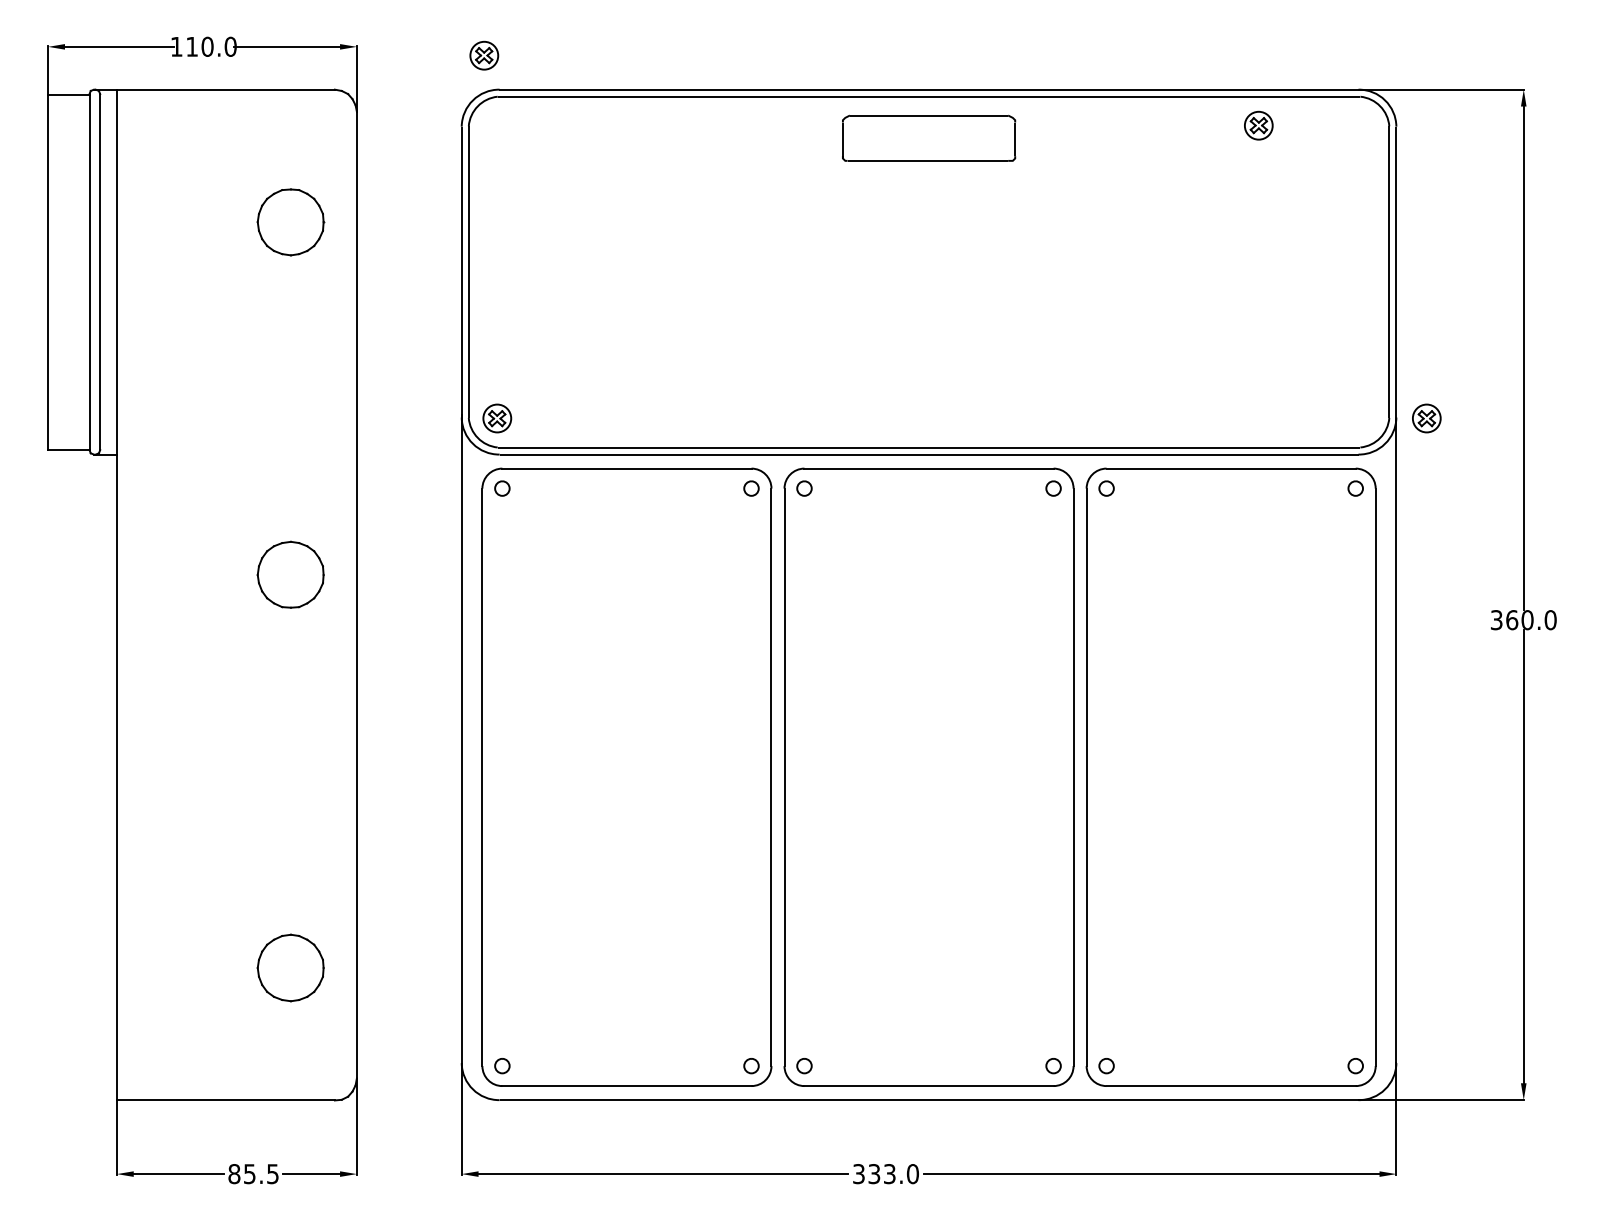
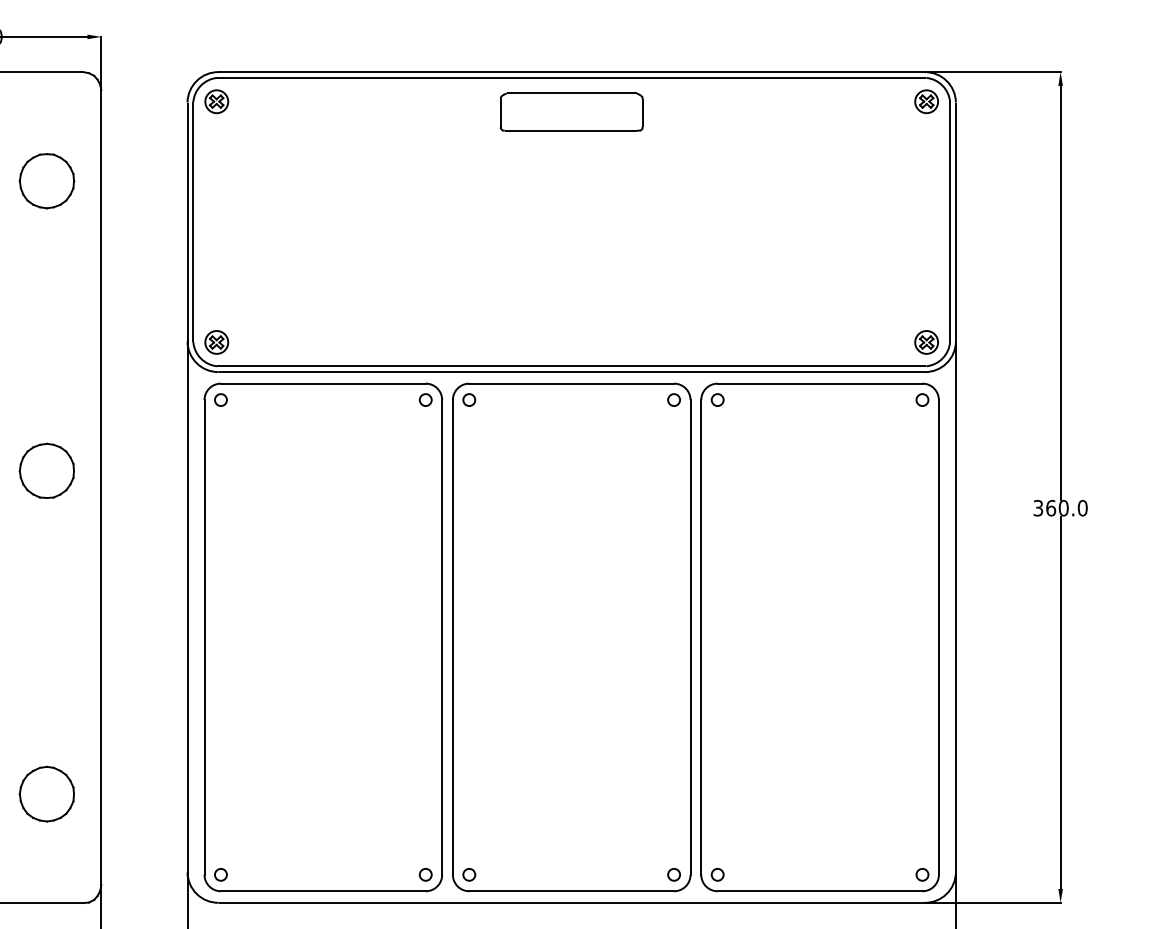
part: (484, 55) -> (216, 101), moved
part: (1258, 125) -> (926, 101), moved
part: (1426, 418) -> (926, 342), moved

